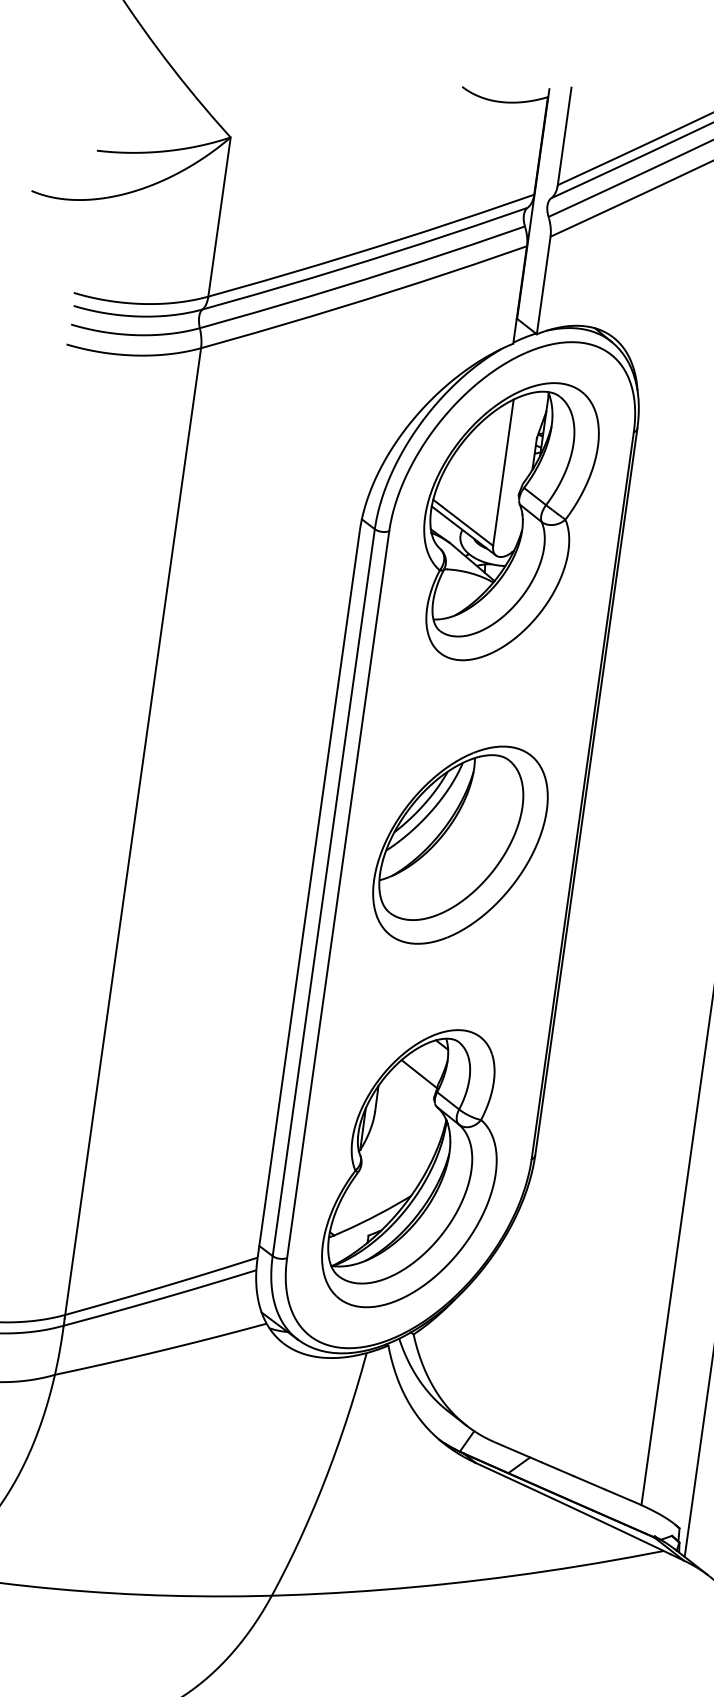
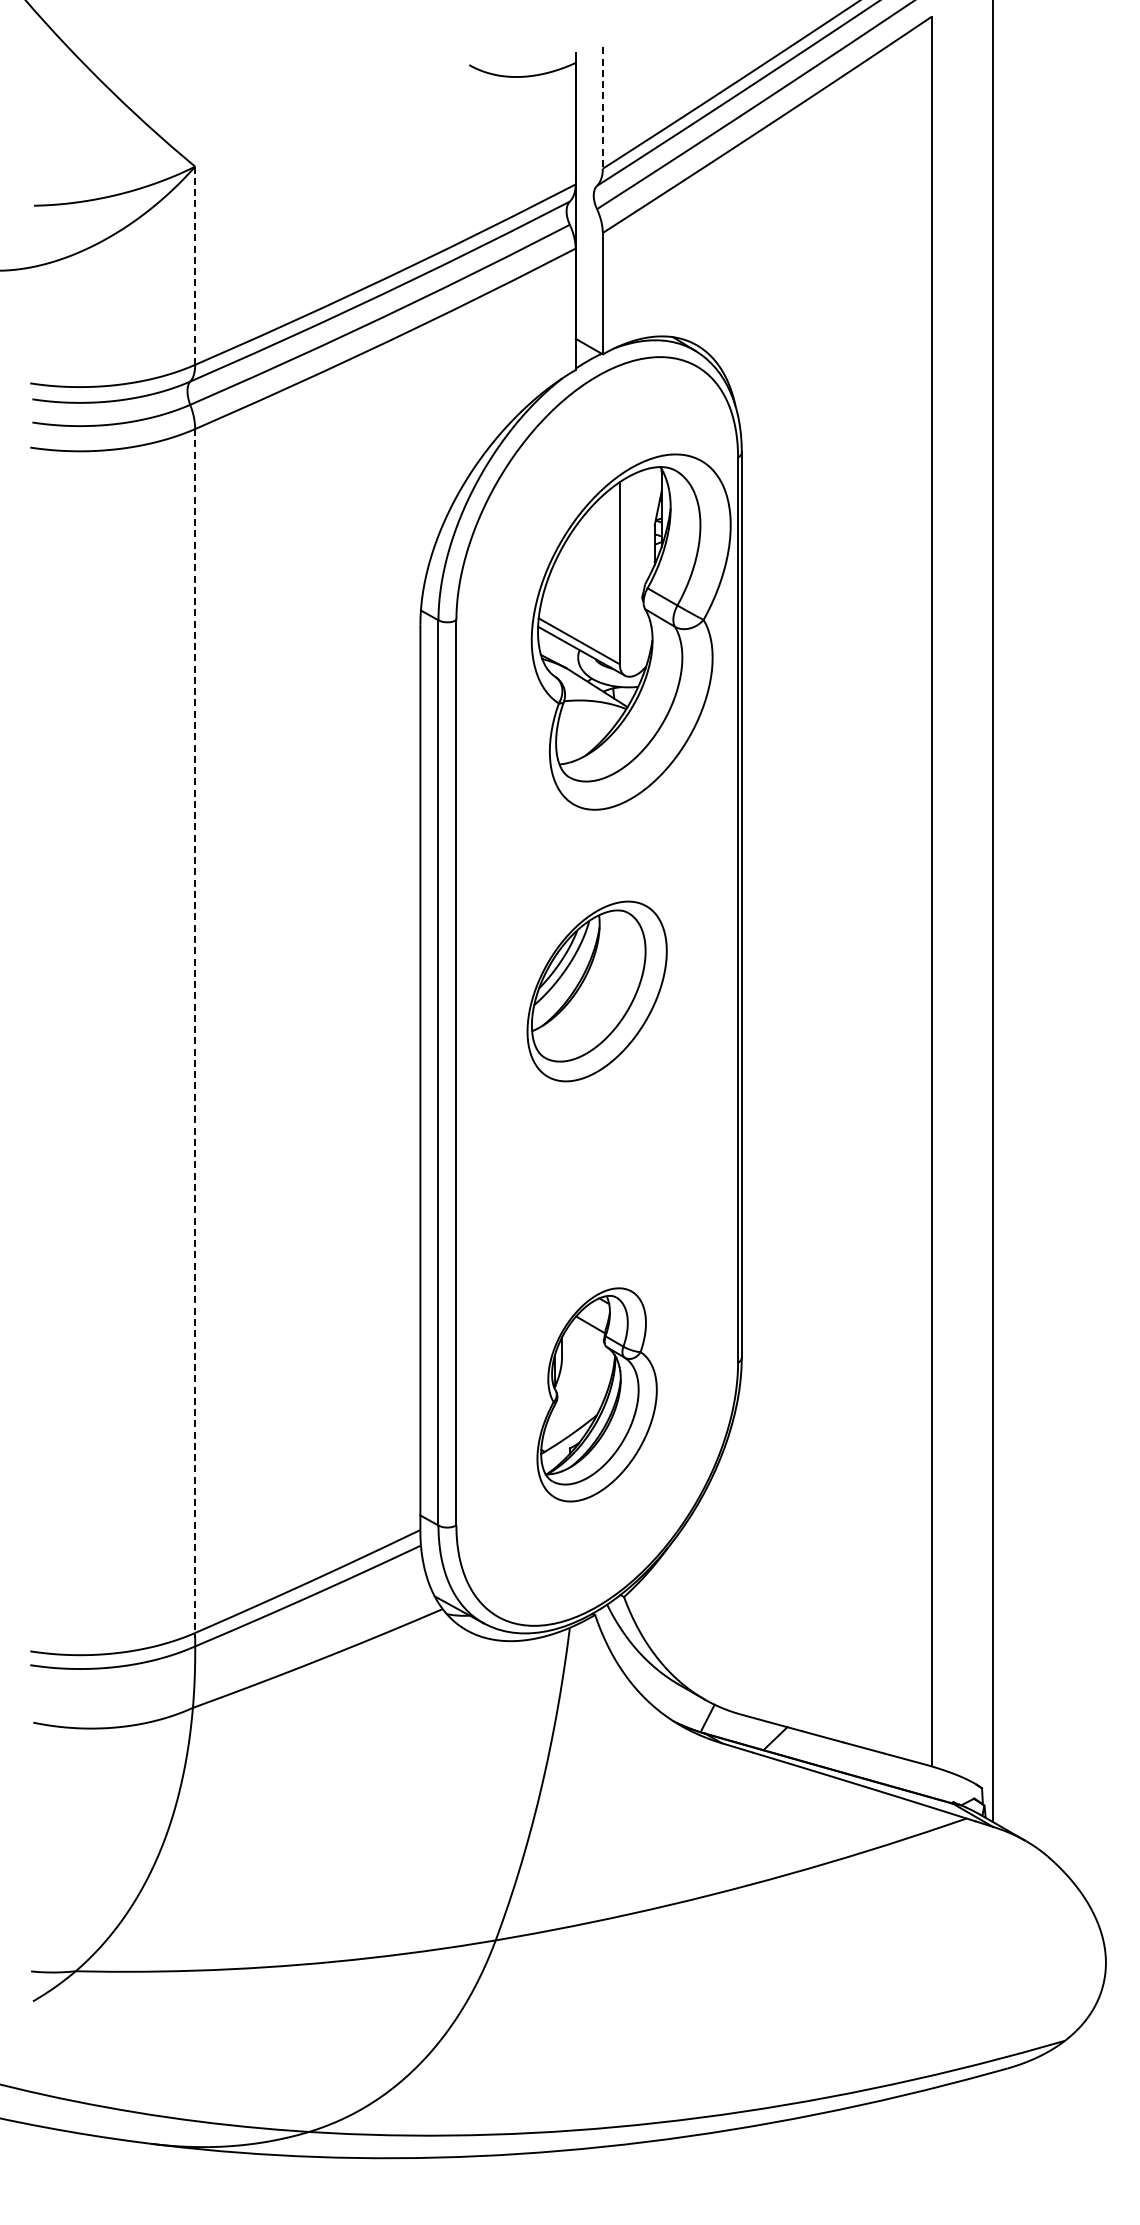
line: (564, 136) -> (602, 108), solid -> dashed
line: (219, 217) -> (195, 266), solid -> dashed
part: (505, 520) -> (630, 631), moved
line: (133, 833) -> (195, 1033), solid -> dashed
part: (459, 845) -> (596, 991), size x0.7
part: (414, 1168) -> (596, 1394), size x0.6

